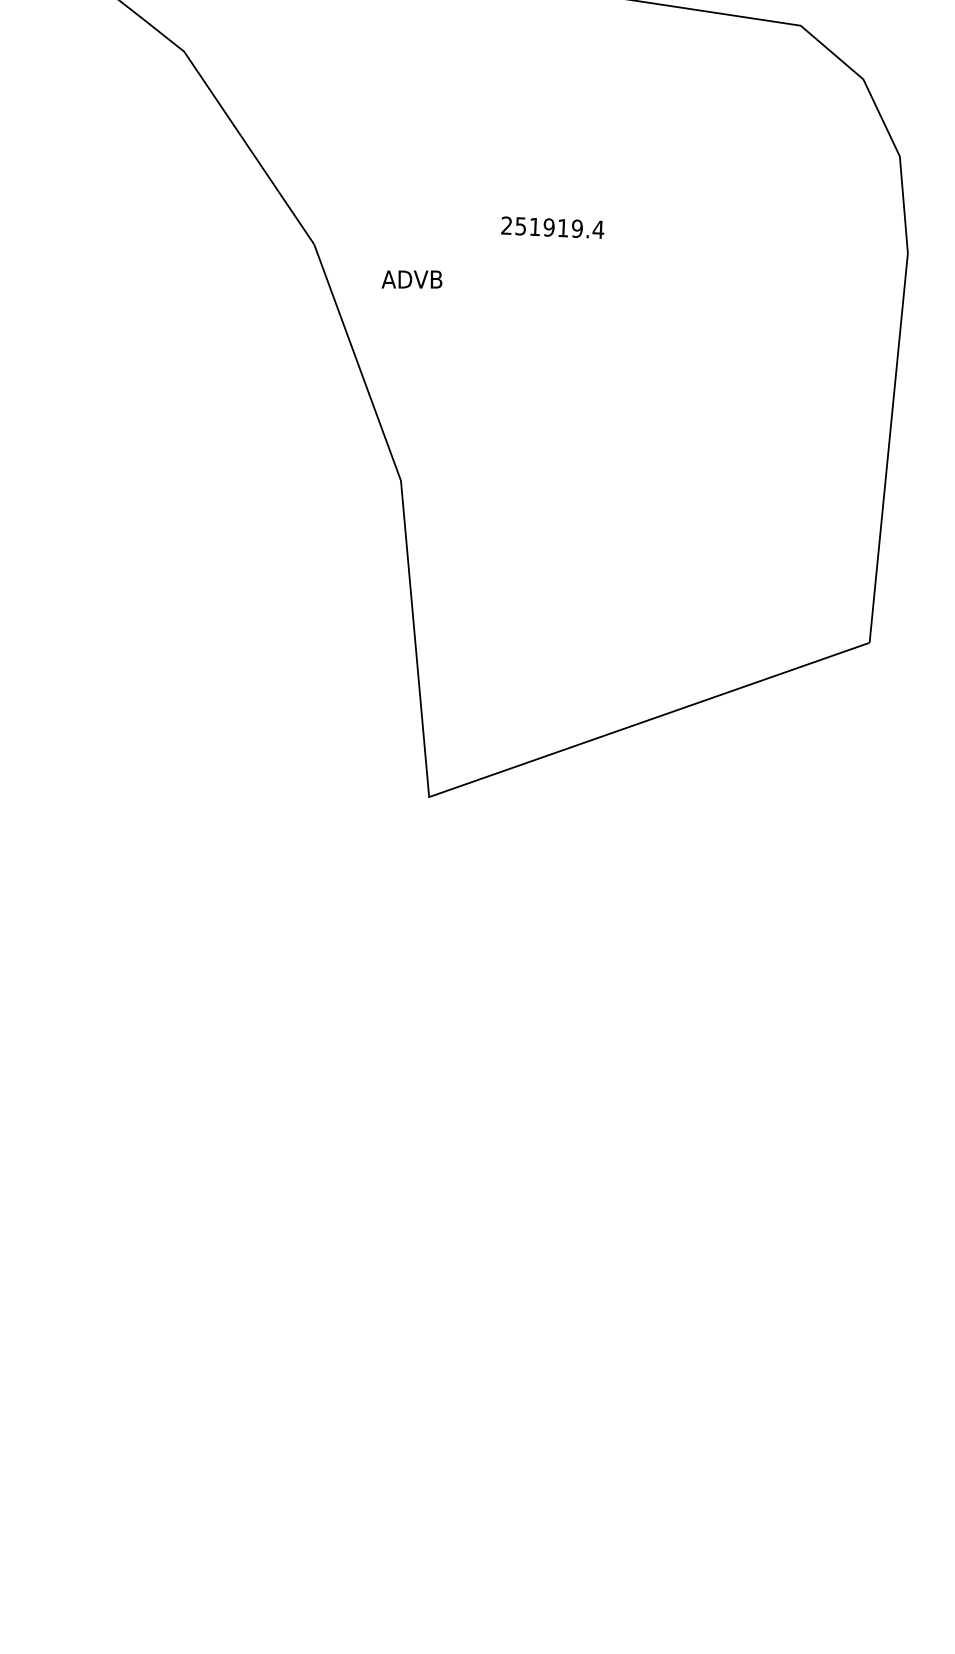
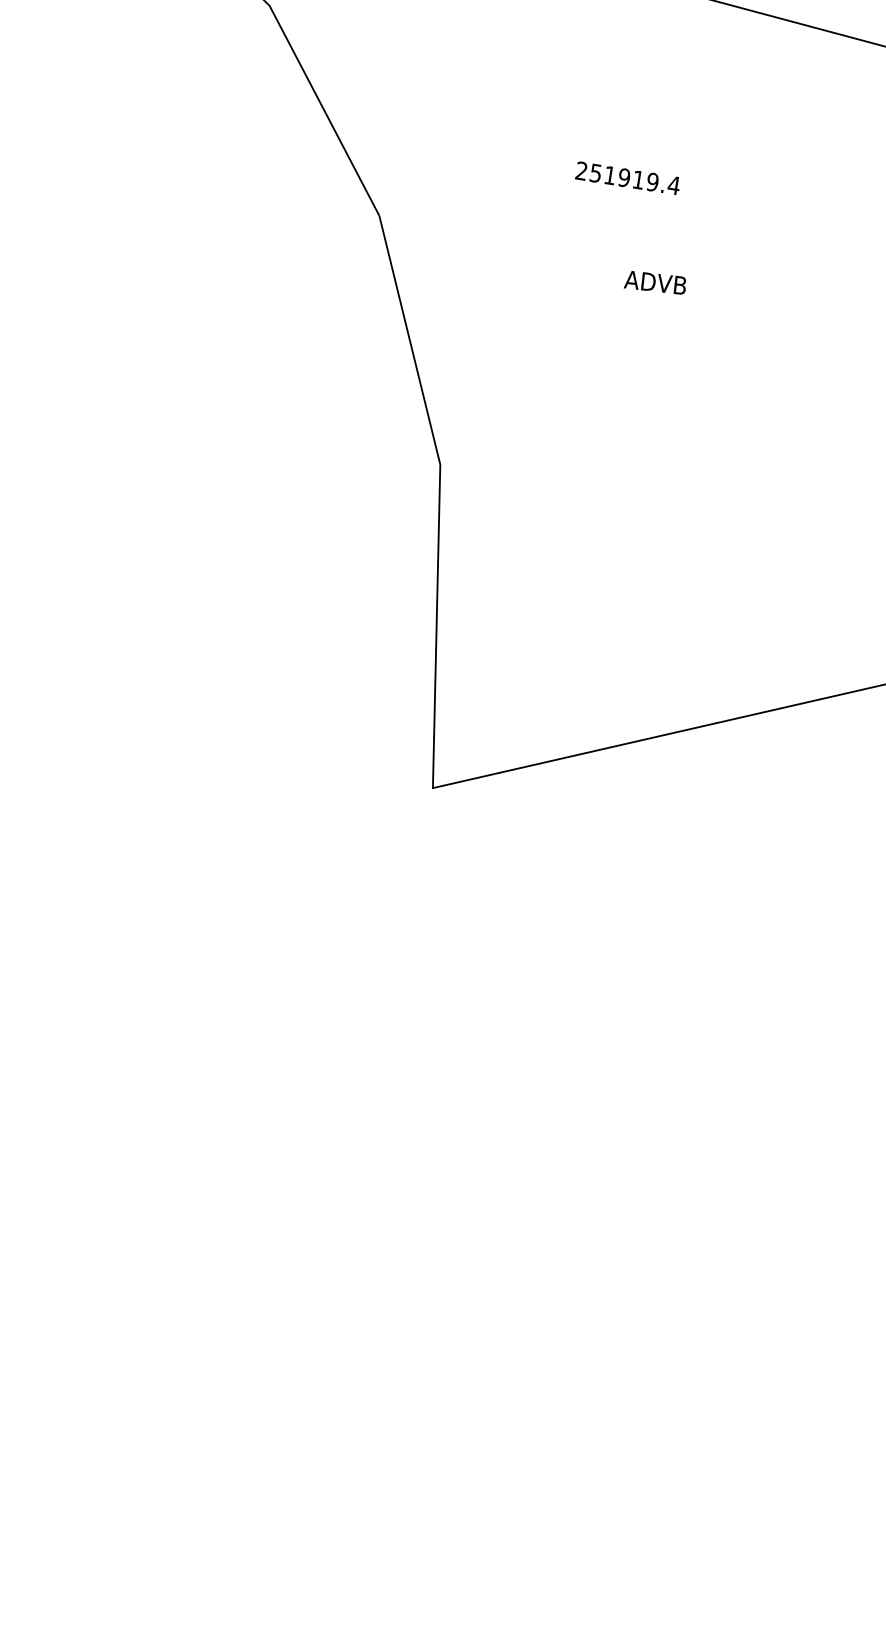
text: (552, 227) -> (627, 178), moved
text: (411, 279) -> (654, 282), moved

